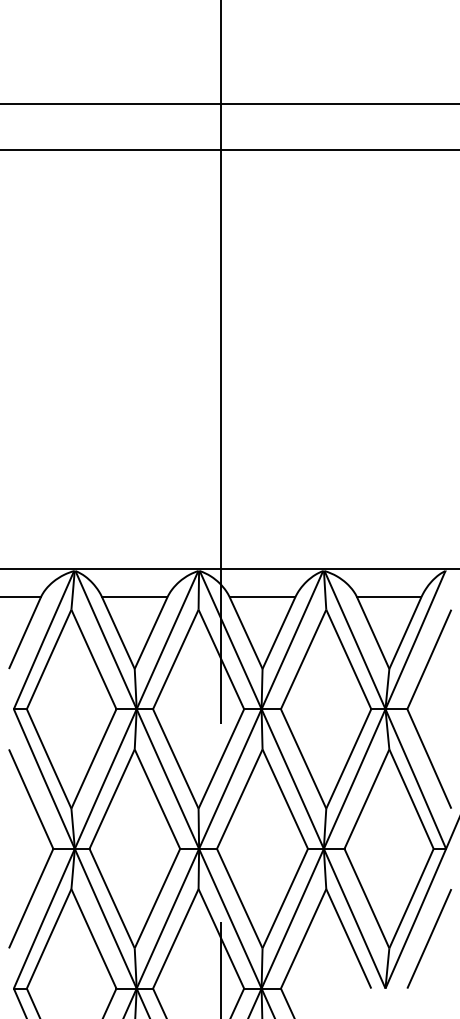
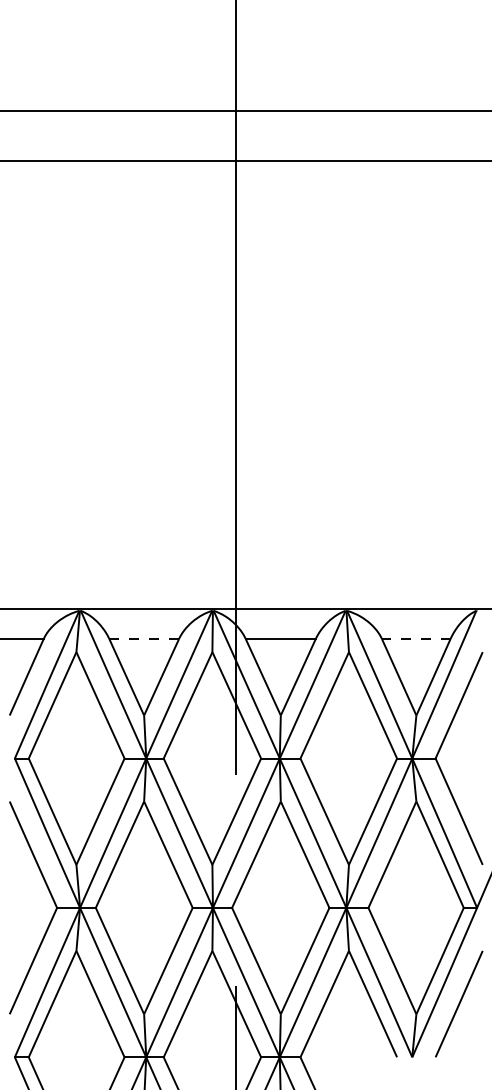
line: (135, 597) -> (144, 639), solid -> dashed
line: (388, 597) -> (415, 639), solid -> dashed

